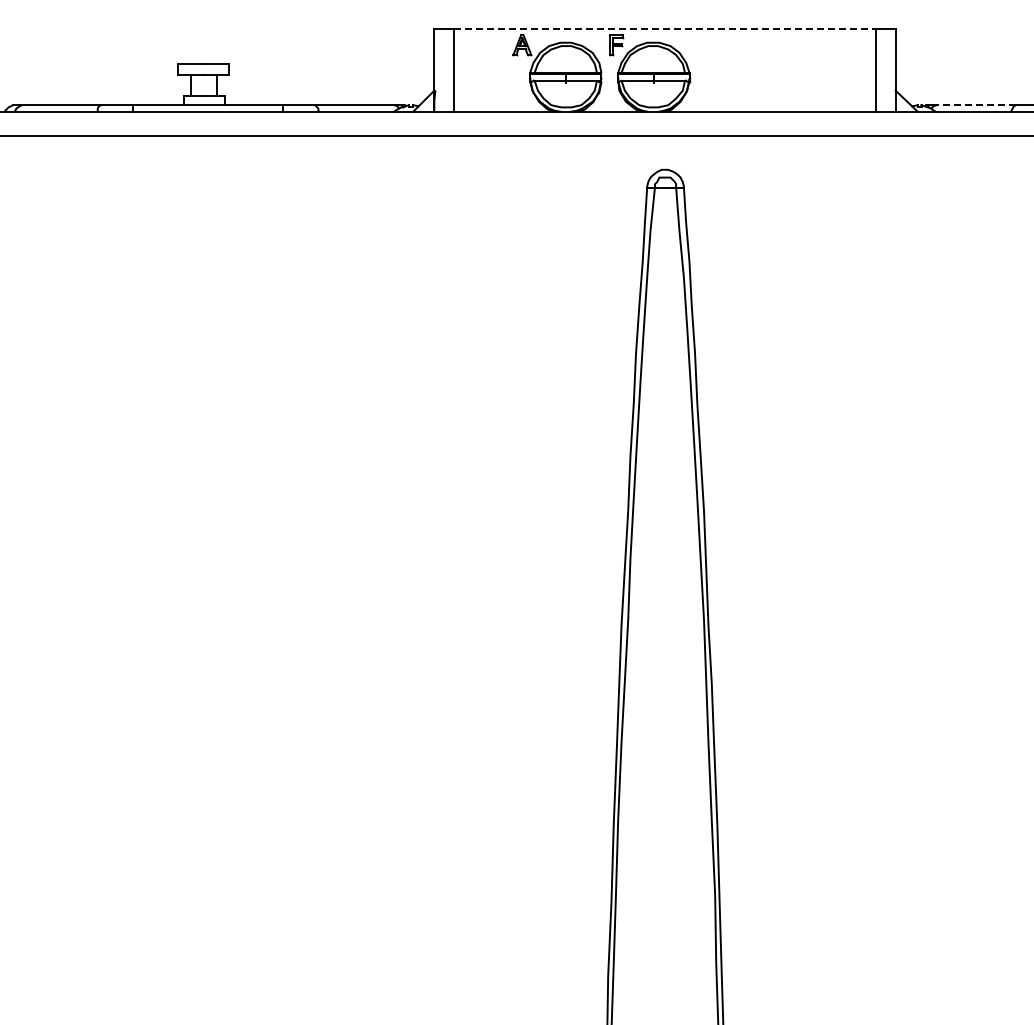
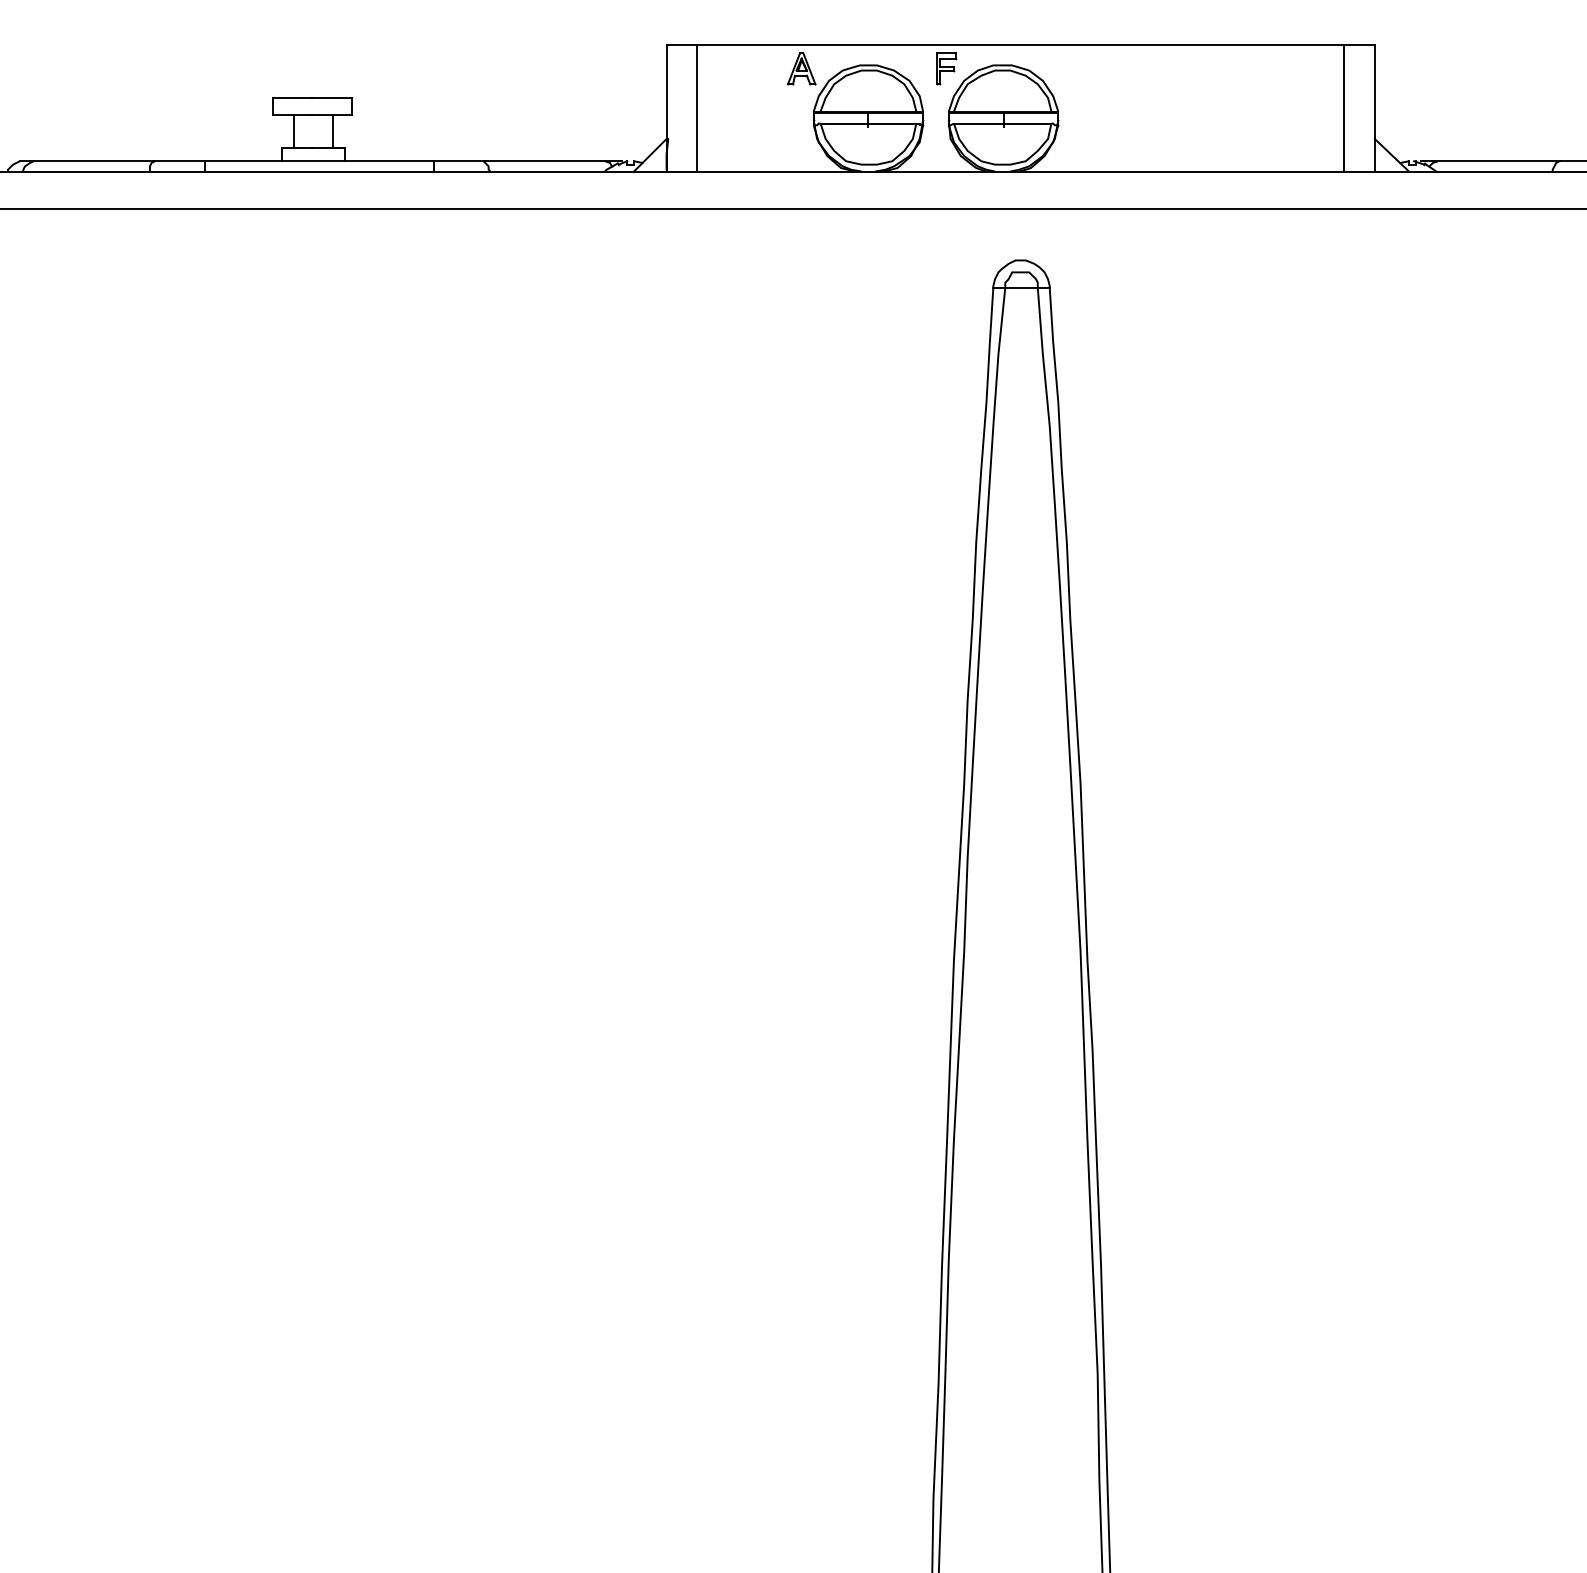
line: (664, 29) -> (1019, 45), dashed -> solid
line: (976, 105) -> (1498, 161), dashed -> solid

